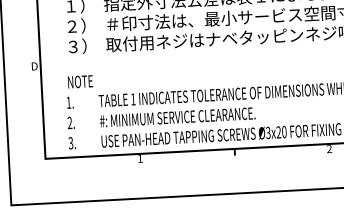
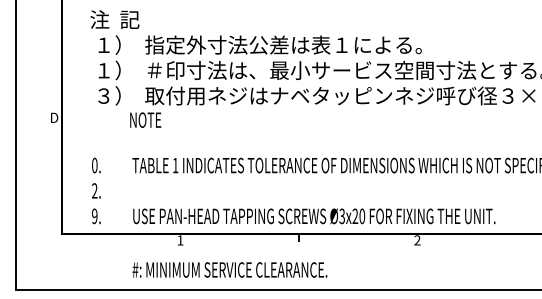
text: (71, 25) -> (103, 69), ２） -> １）
text: (80, 81) -> (145, 119), moved
text: (68, 102) -> (94, 165), 1. -> 0.
text: (177, 117) -> (229, 269), moved
text: (70, 143) -> (94, 216), 3. -> 9.

